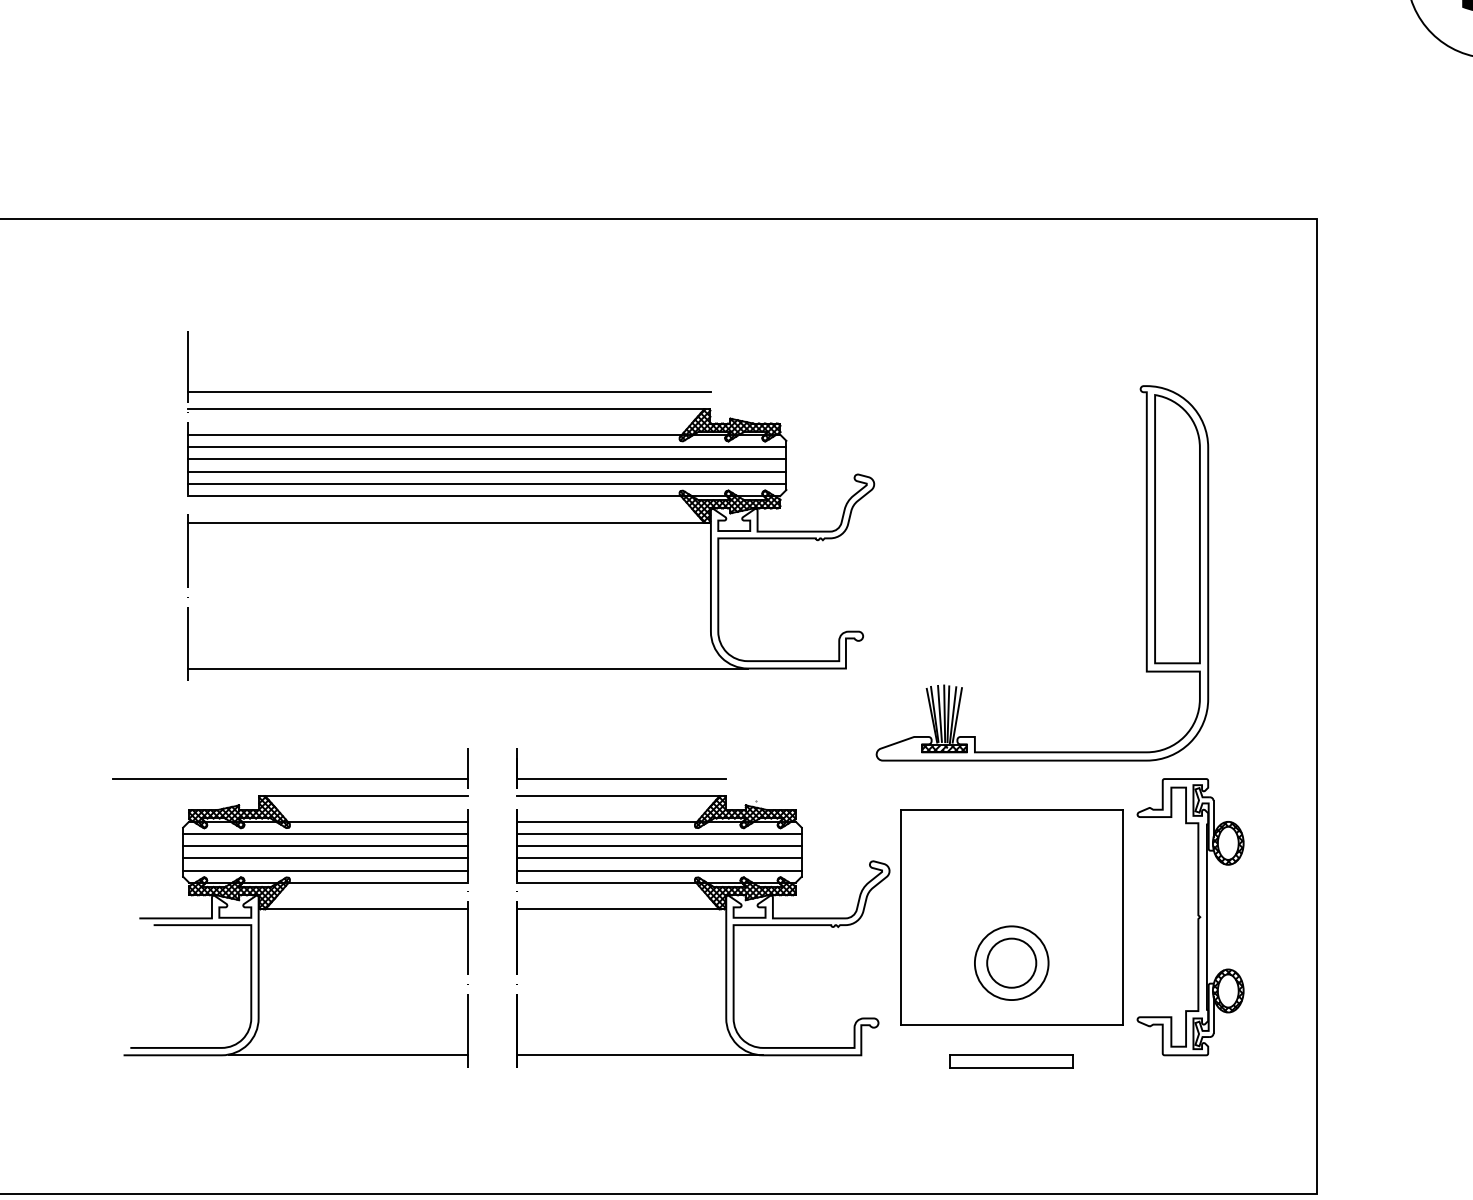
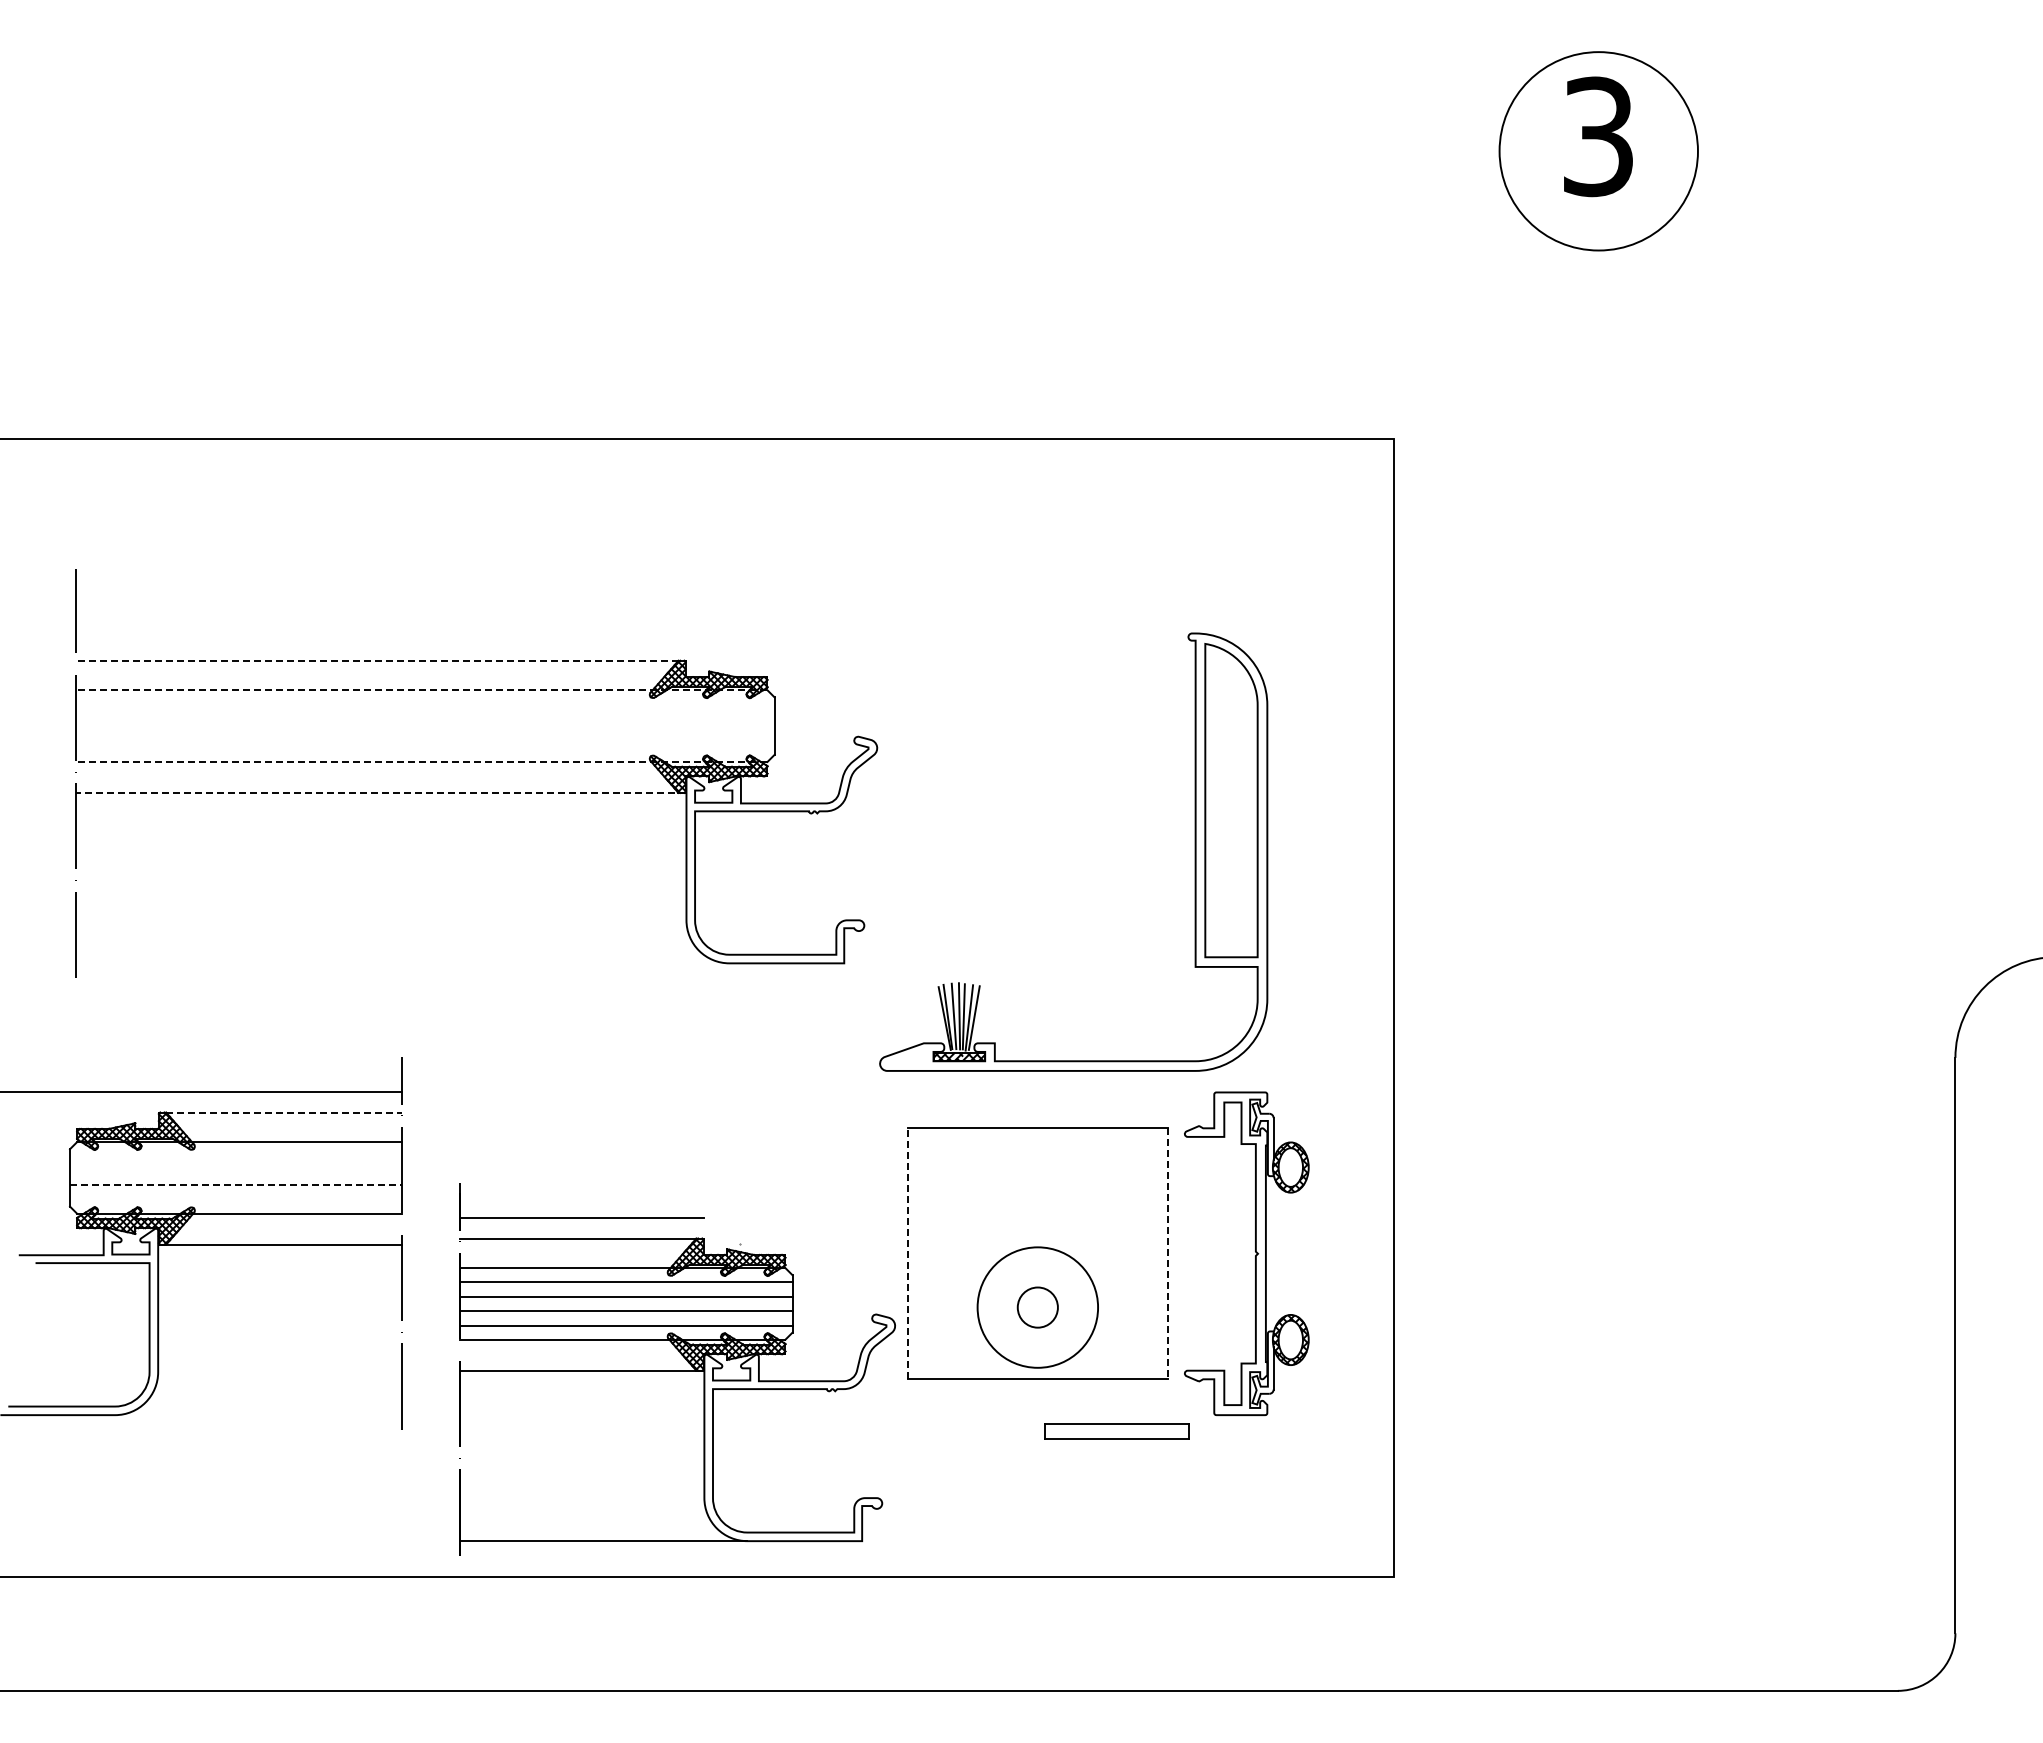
line: (448, 392) -> (380, 640), removed
line: (445, 409) -> (376, 660), solid -> dashed
line: (484, 434) -> (421, 690), solid -> dashed
line: (486, 446) -> (424, 704), removed
line: (486, 459) -> (424, 719), removed
line: (486, 471) -> (424, 733), removed
line: (486, 483) -> (424, 747), removed
line: (484, 495) -> (421, 761), solid -> dashed
line: (448, 522) -> (380, 792), solid -> dashed
line: (467, 668) -> (402, 963), removed
line: (366, 796) -> (284, 1112), solid -> dashed
line: (325, 833) -> (236, 1156), removed
line: (325, 845) -> (236, 1170), removed
line: (325, 858) -> (236, 1185), solid -> dashed
line: (325, 870) -> (236, 1199), removed
part: (703, 908) -> (677, 1369), moved
line: (900, 916) -> (908, 1253), solid -> dashed
line: (1122, 917) -> (1167, 1254), solid -> dashed
circle: (1011, 963) -> (1037, 1307), size x0.7
circle: (1011, 963) -> (1037, 1307), size x1.4
line: (347, 1055) -> (262, 1415), removed
part: (1011, 1061) -> (1116, 1431), moved

